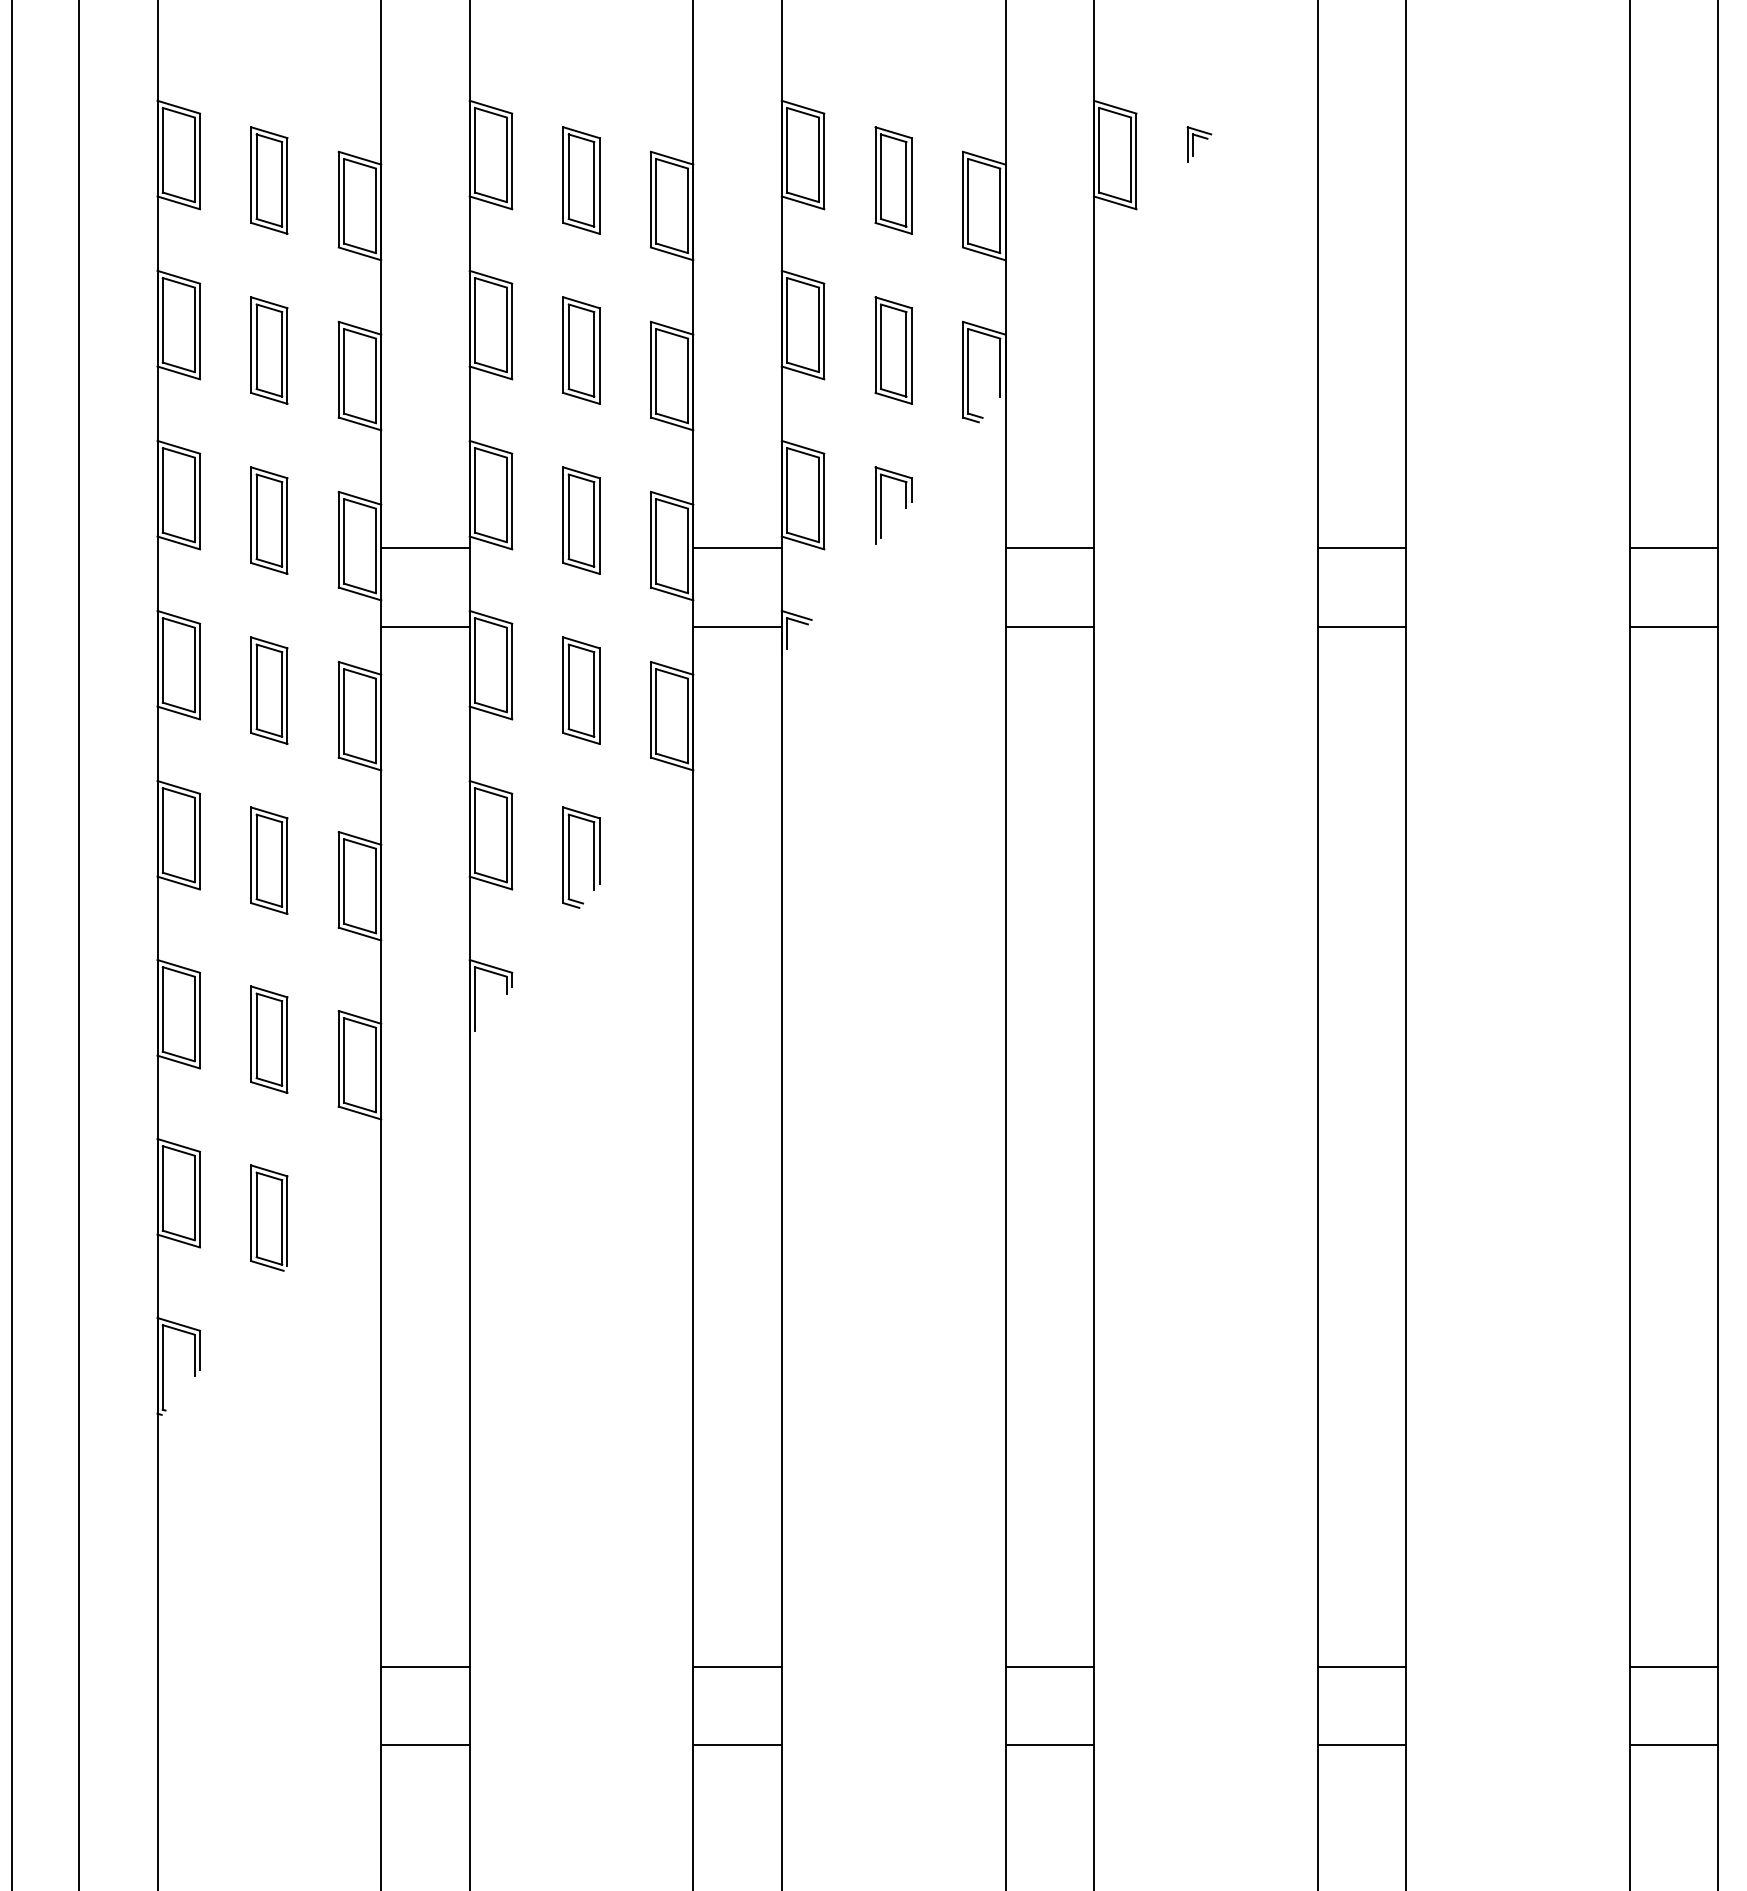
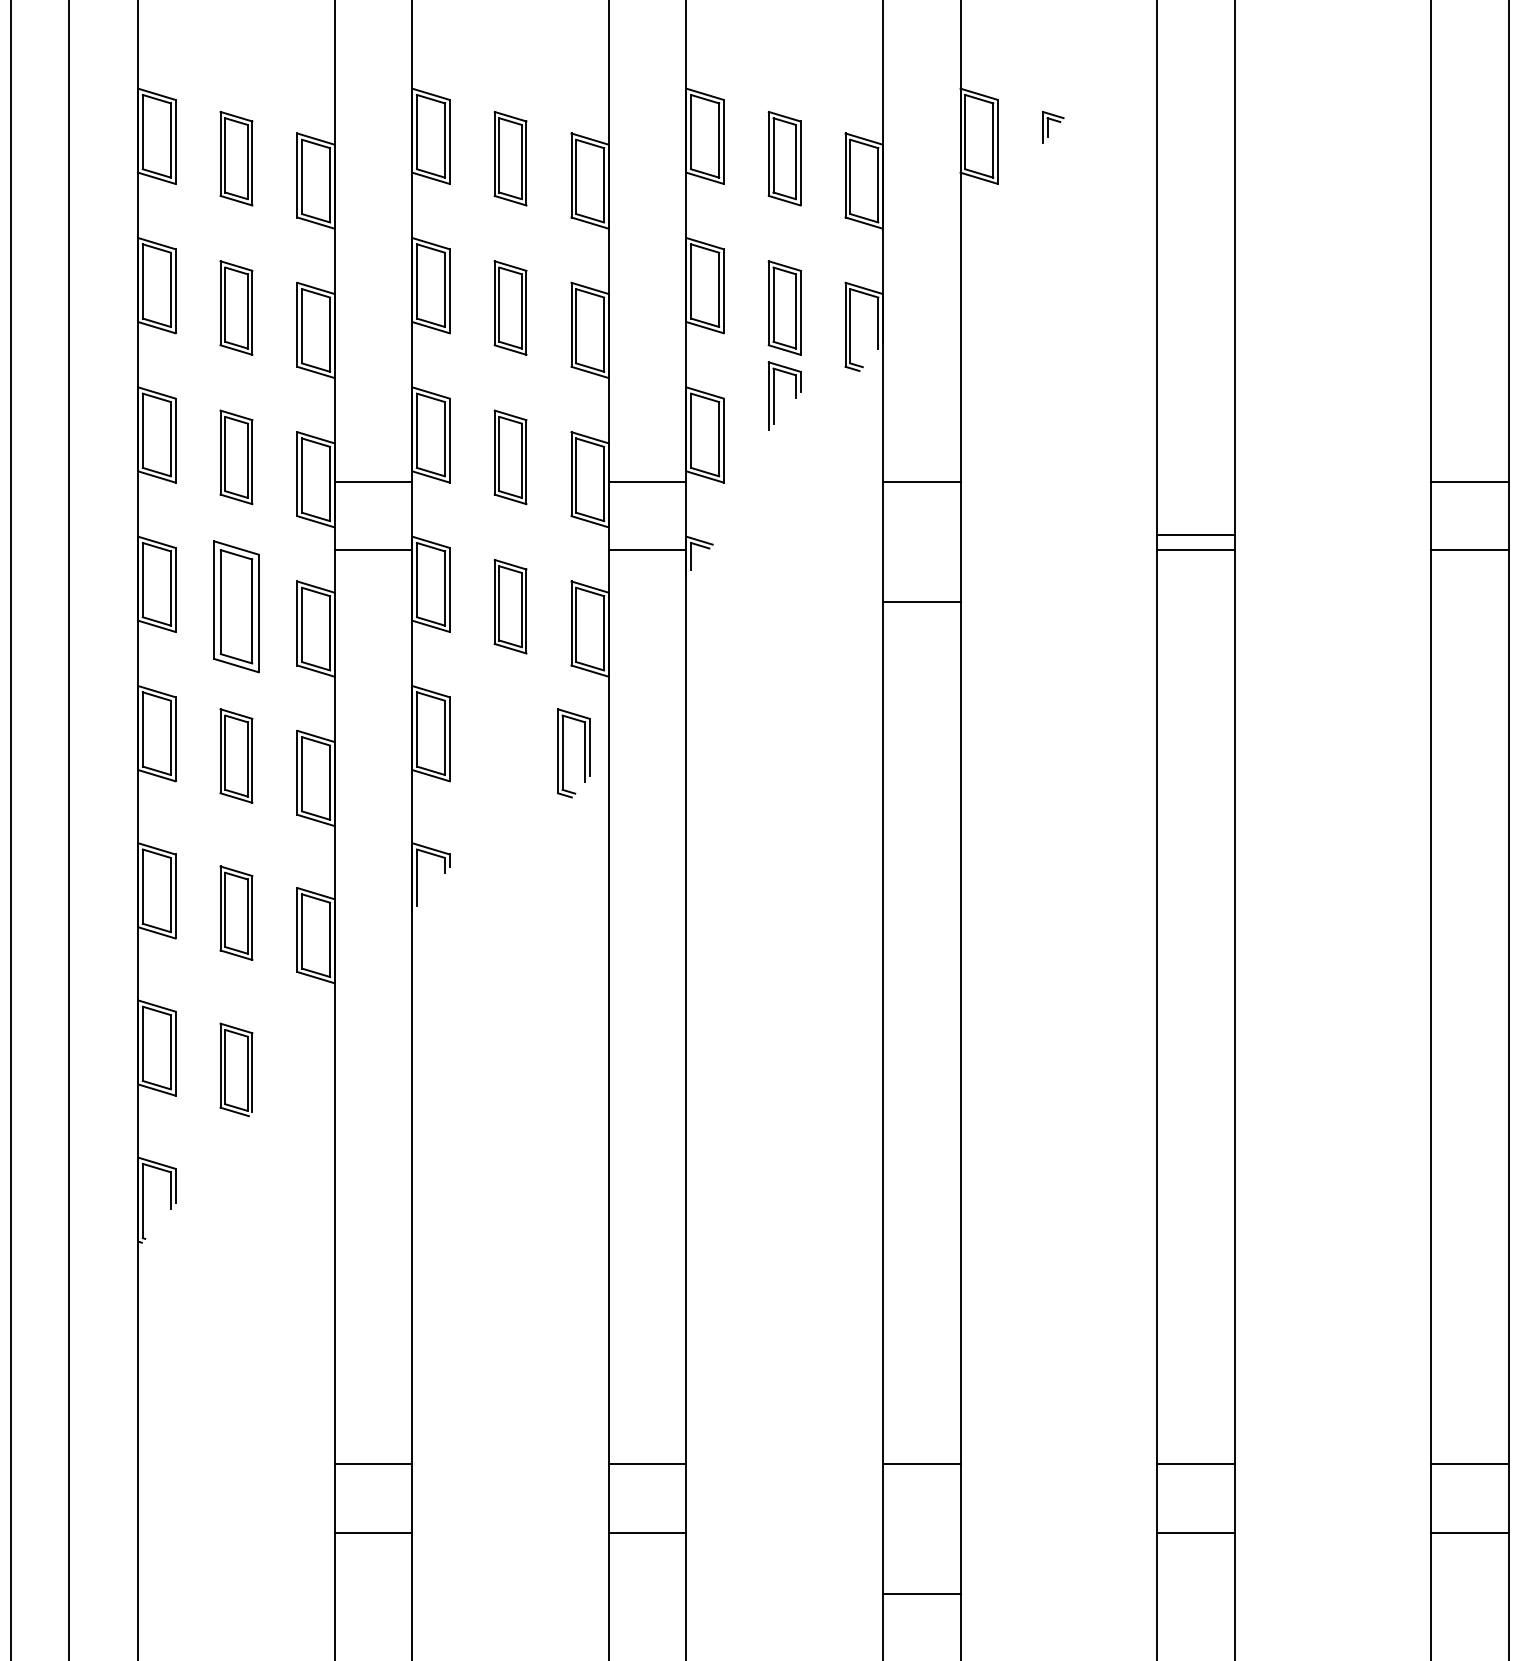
part: (881, 505) -> (774, 395), moved
line: (1361, 548) -> (1195, 535), moved
line: (1049, 626) -> (921, 602), moved
part: (269, 690) -> (236, 606), size x1.4
part: (569, 857) -> (563, 753), moved
line: (1049, 1745) -> (921, 1594), moved

